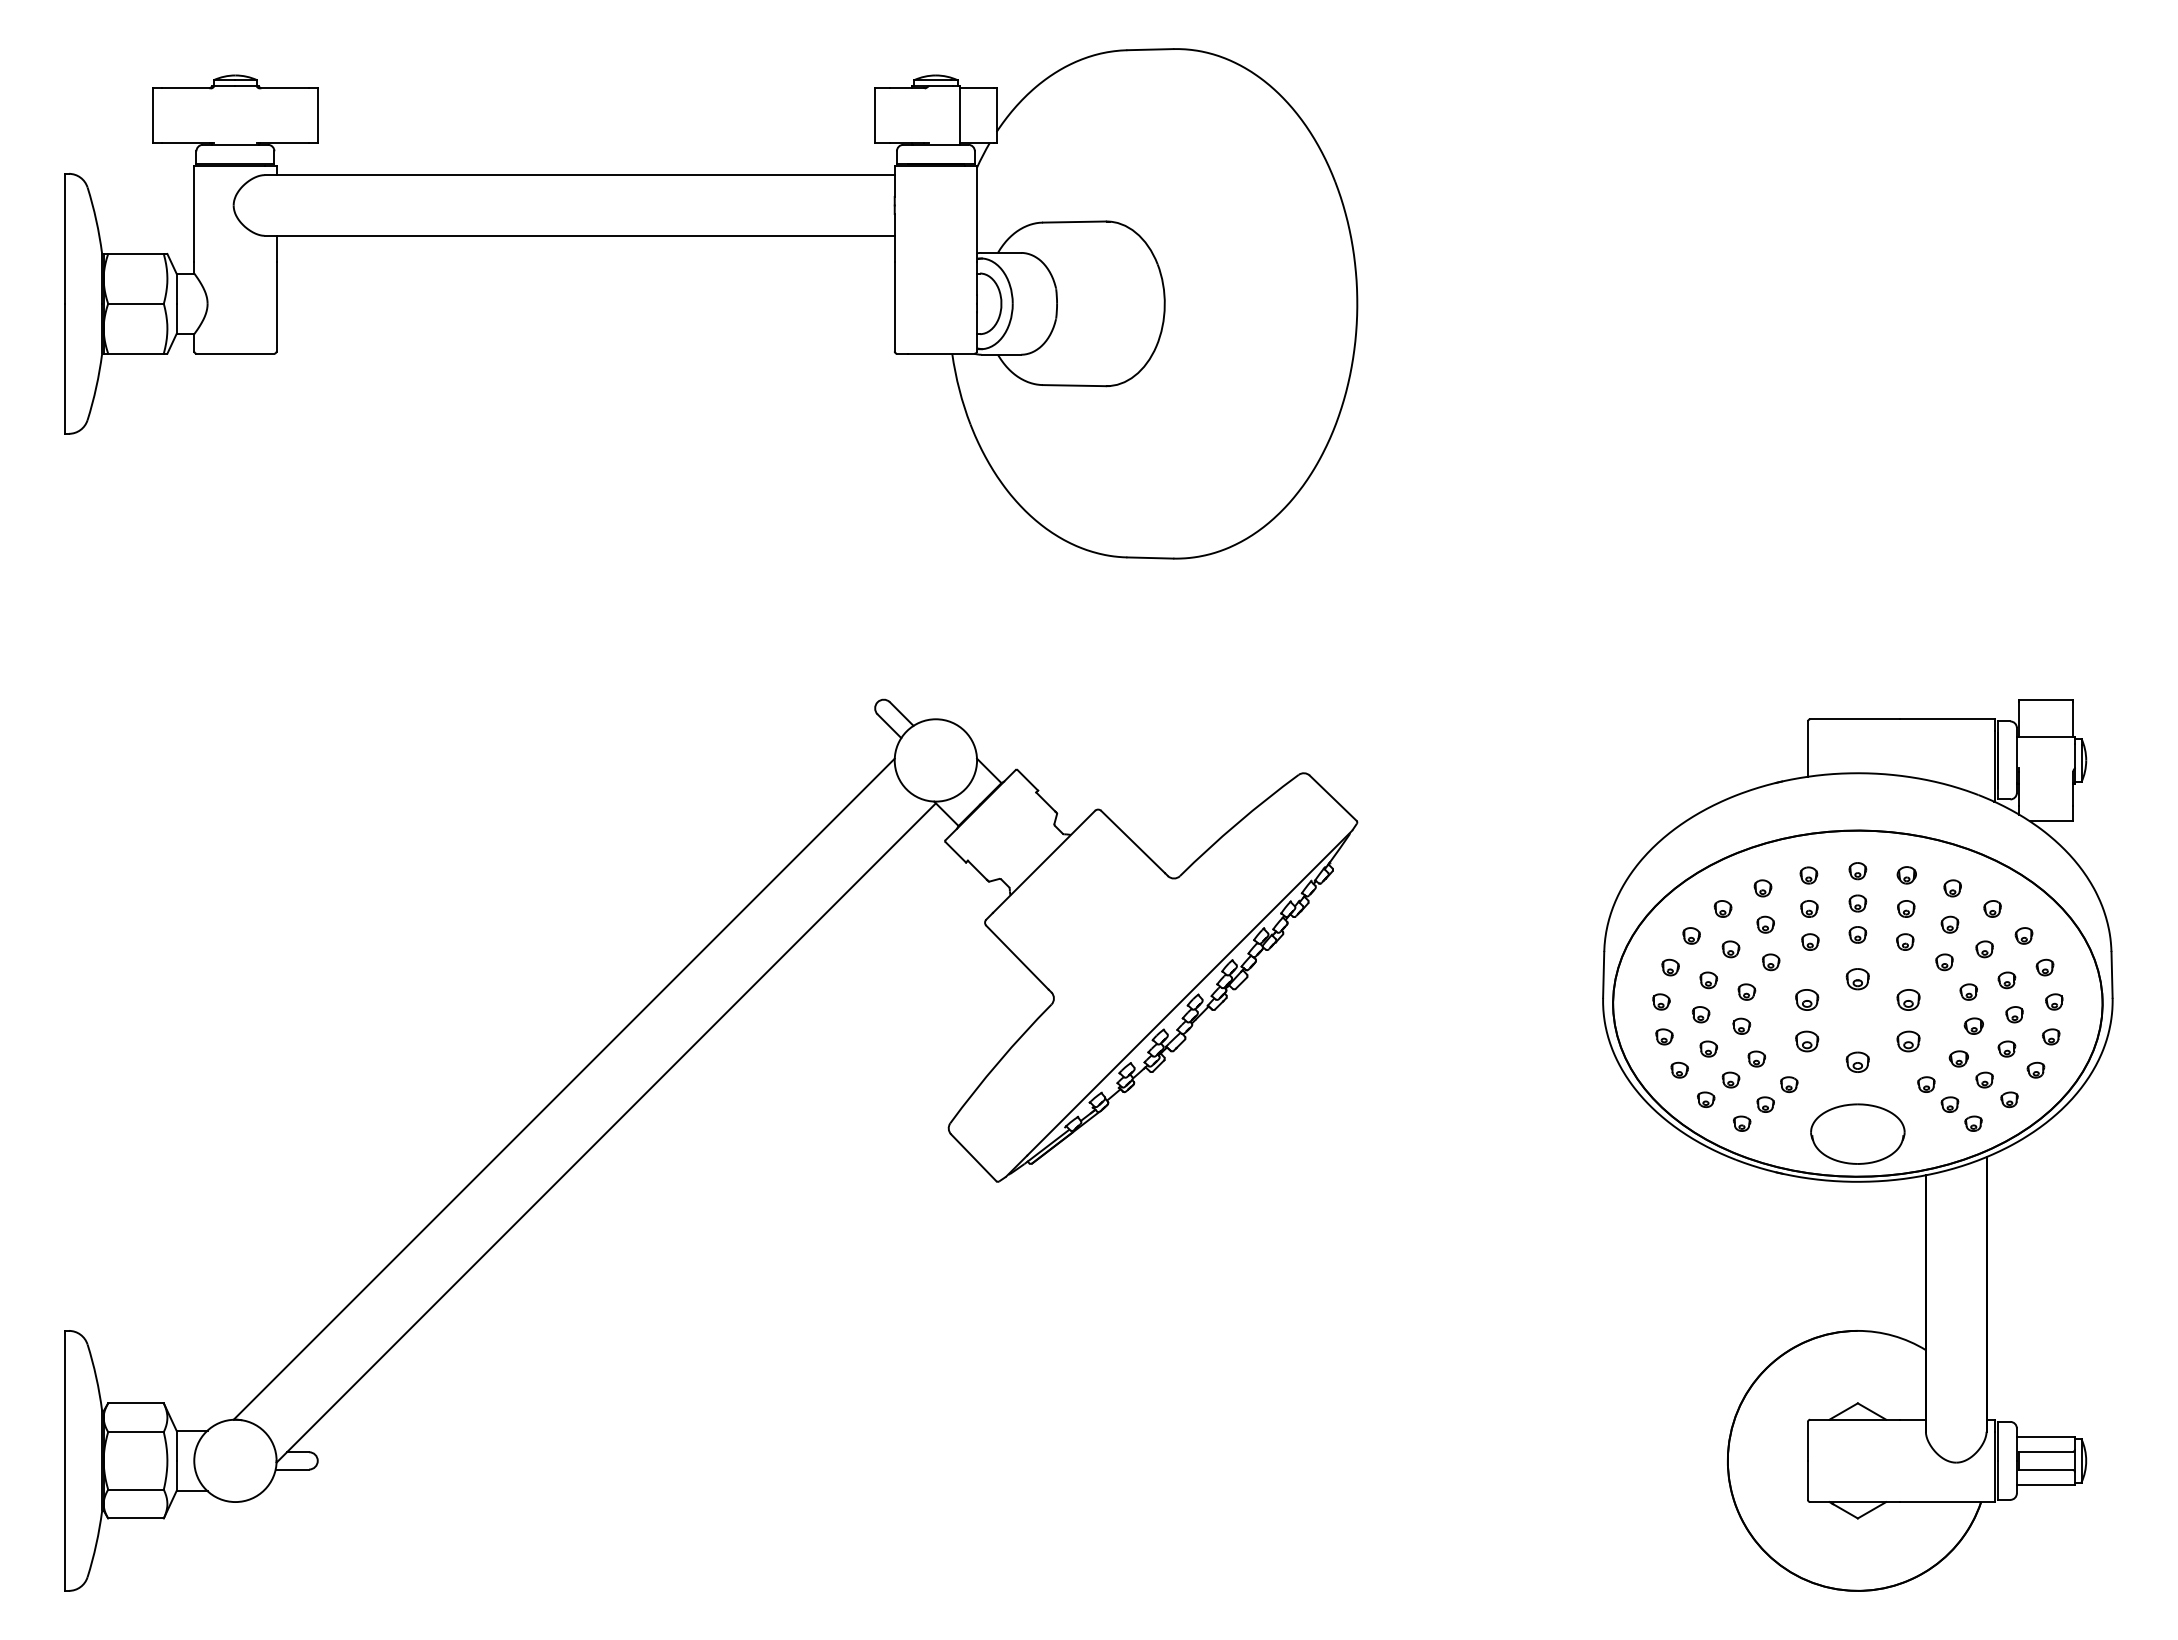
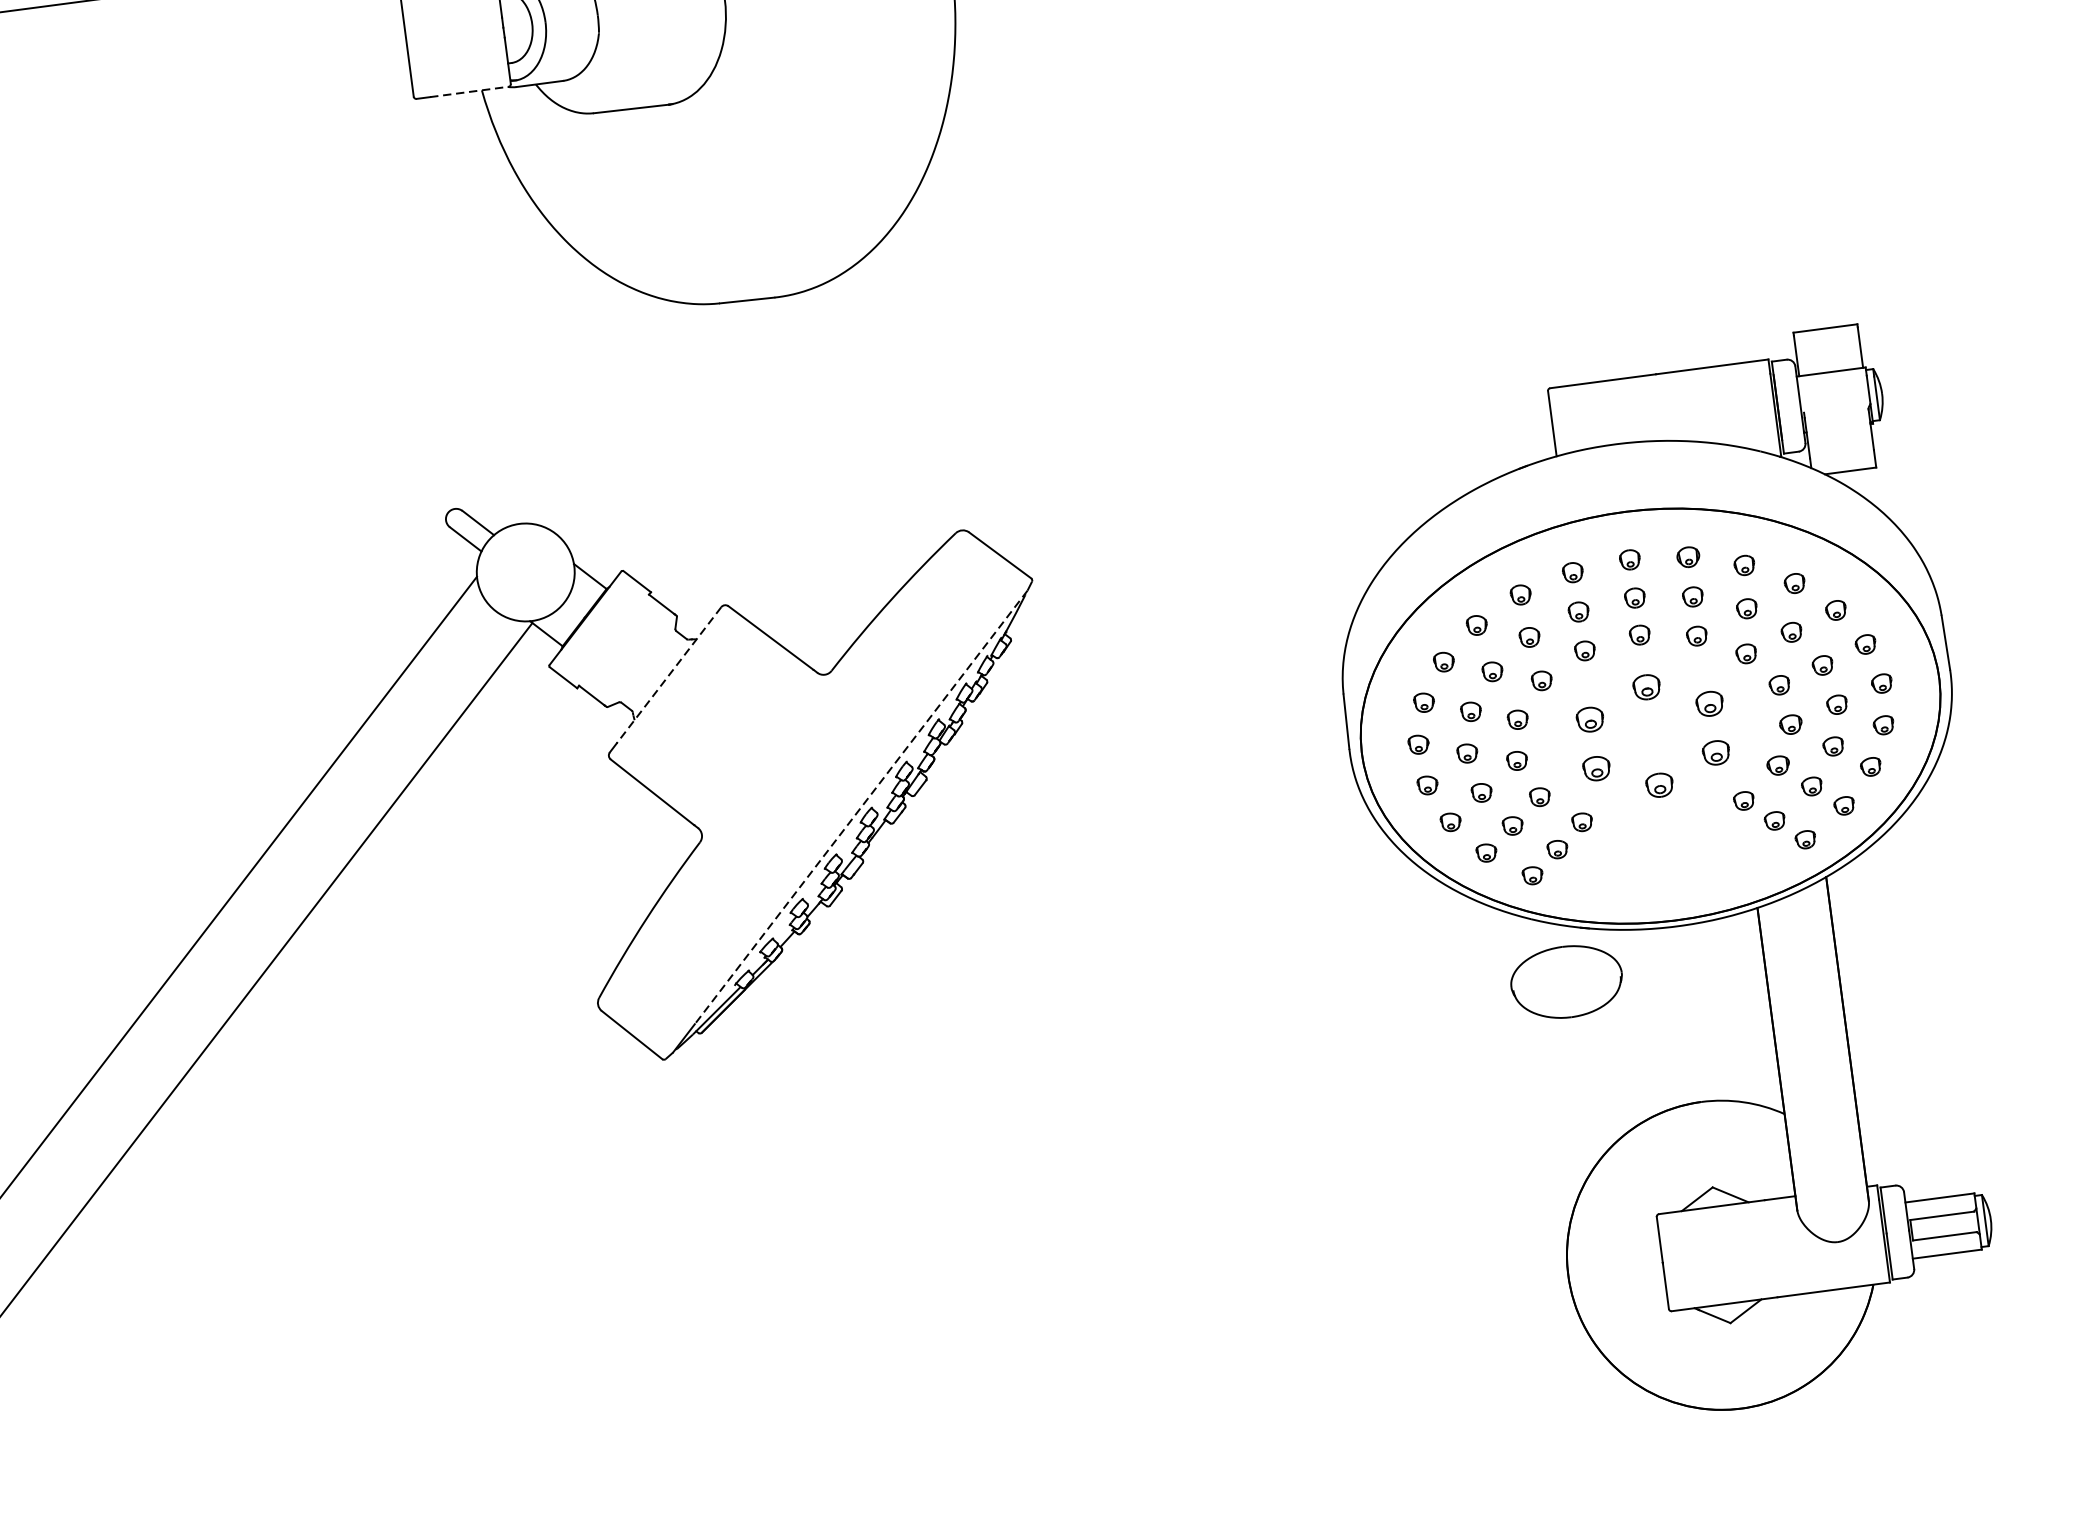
line: (942, 353) -> (470, 91), solid -> dashed
line: (1043, 862) -> (668, 676), solid -> dashed
line: (1189, 993) -> (860, 807), solid -> dashed
part: (1857, 1133) -> (1566, 981), moved

